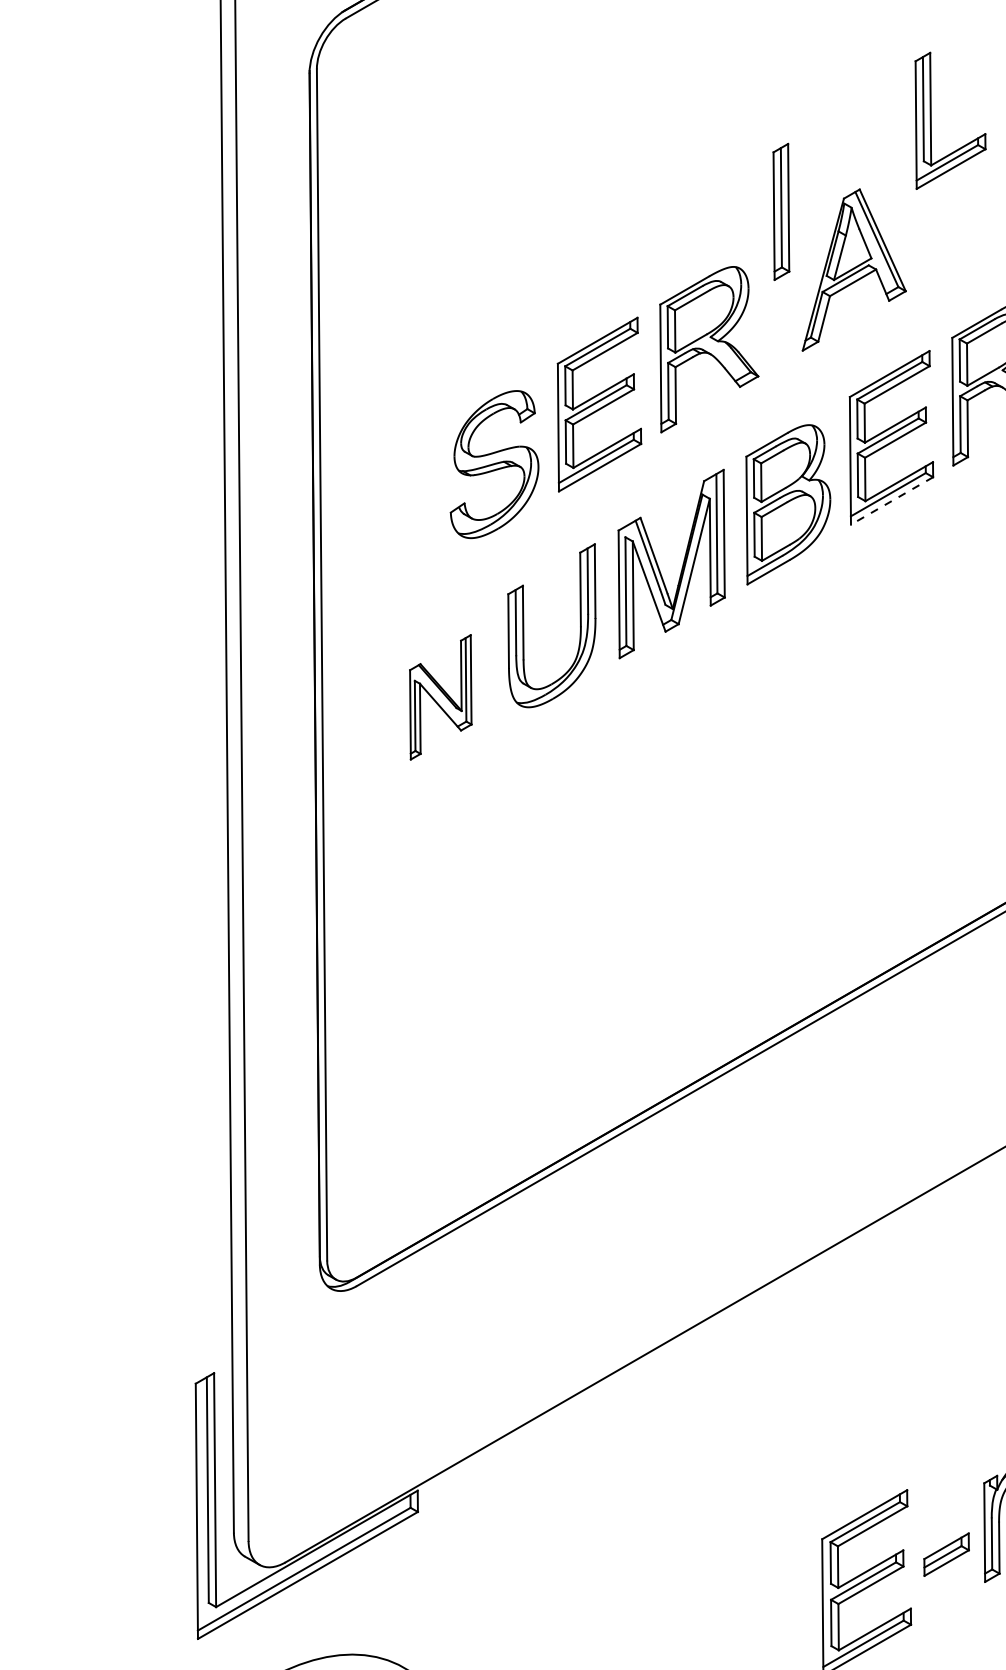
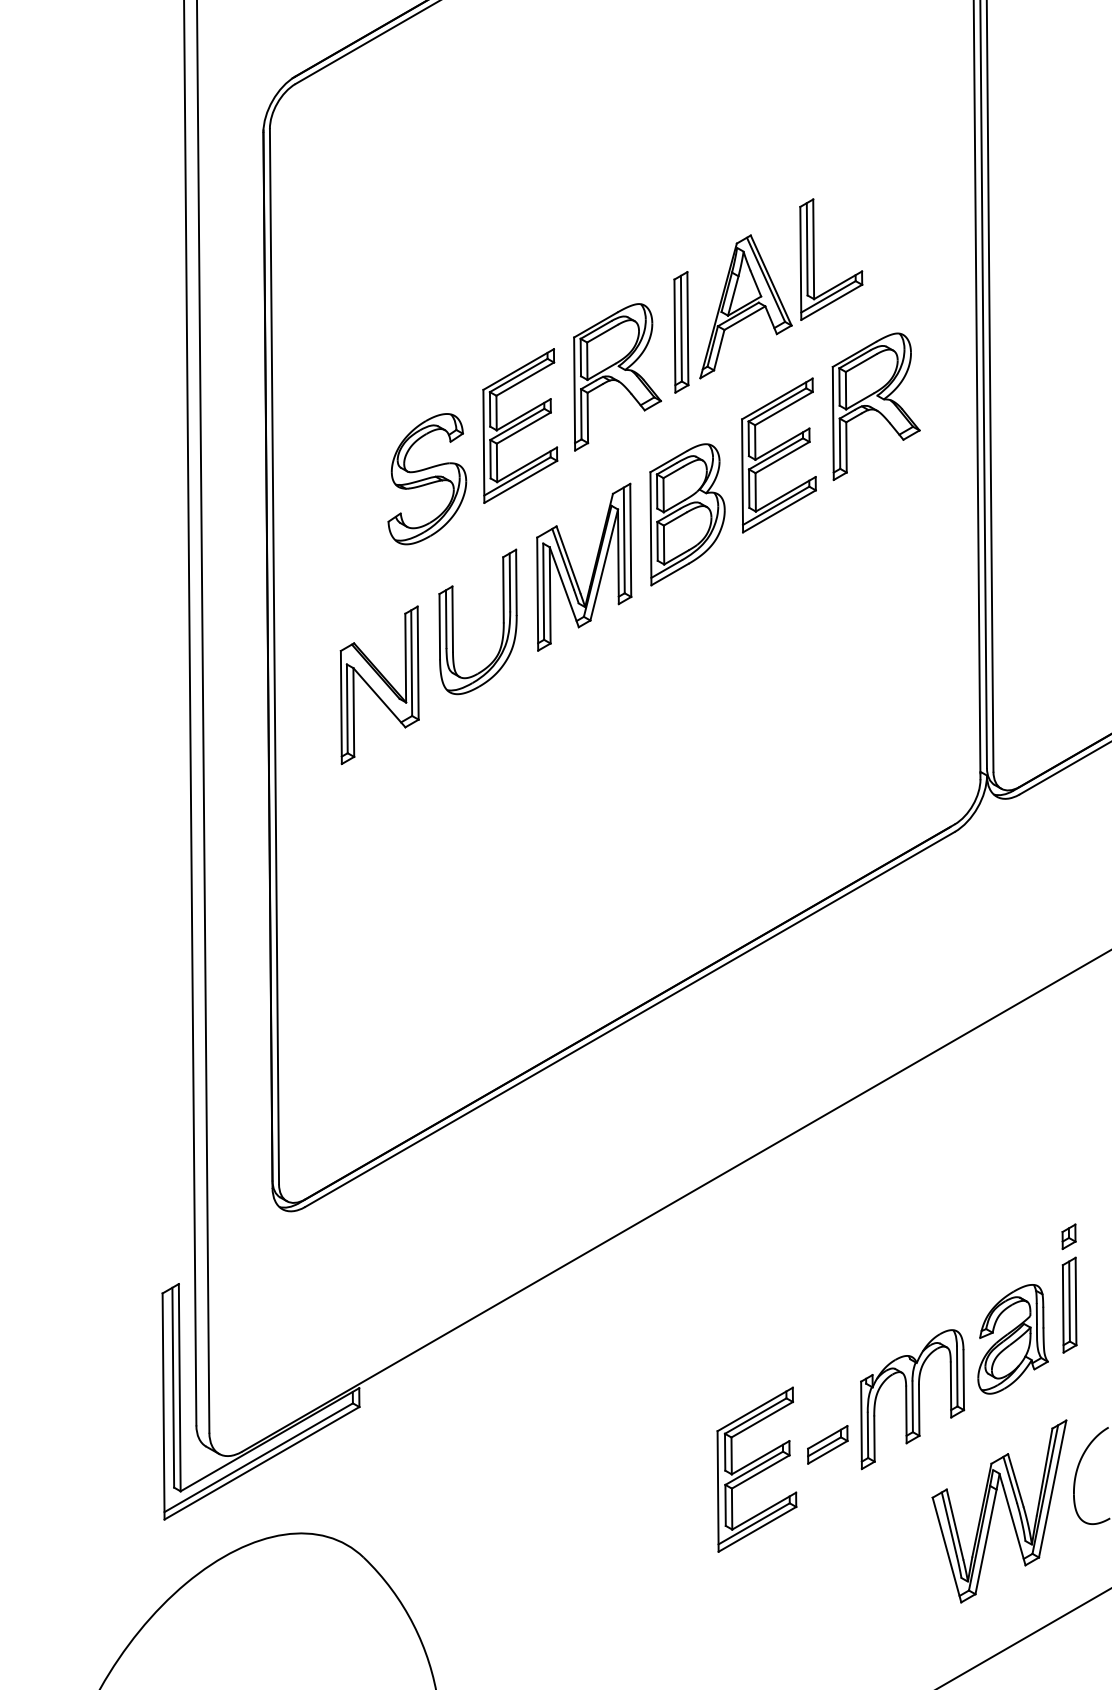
part: (931, 120) -> (814, 259), moved
part: (781, 212) -> (681, 332), moved
line: (892, 501) -> (779, 511), dashed -> solid
part: (440, 697) -> (379, 685), size x1.43

